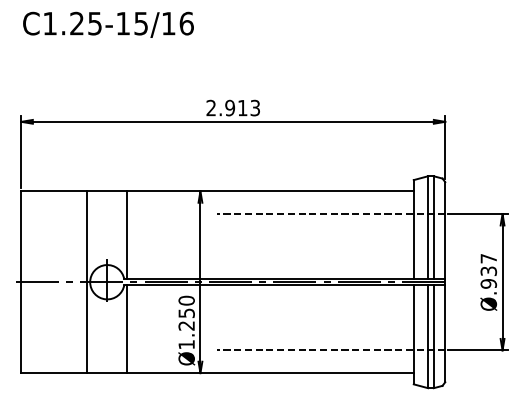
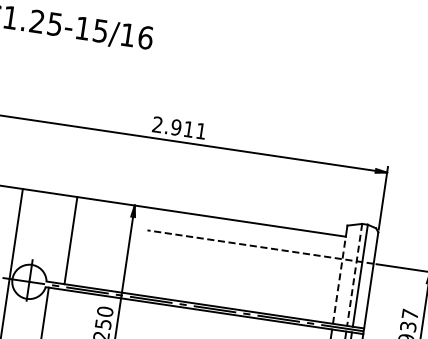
text: (254, 107) -> (200, 130), 2.913 -> 2.911
line: (428, 227) -> (355, 274), solid -> dashed
line: (413, 234) -> (339, 279), solid -> dashed
line: (127, 235) -> (71, 240), moved

